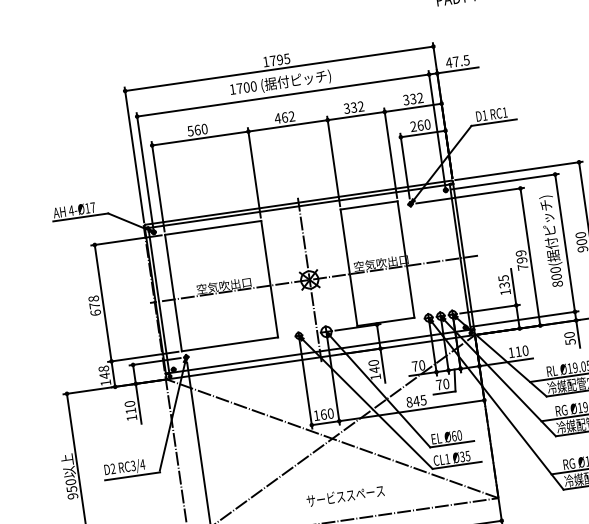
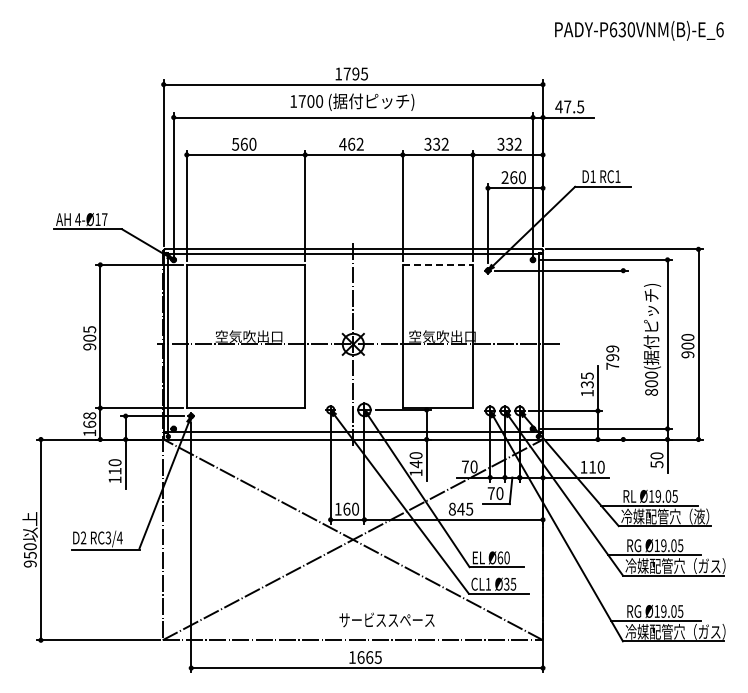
line: (369, 205) -> (438, 264), solid -> dashed
line: (530, 256) -> (623, 354), removed
text: (94, 306) -> (89, 338), 678 -> 905
text: (104, 375) -> (89, 424), 148 -> 168
text: (345, 495) -> (386, 619), moved

